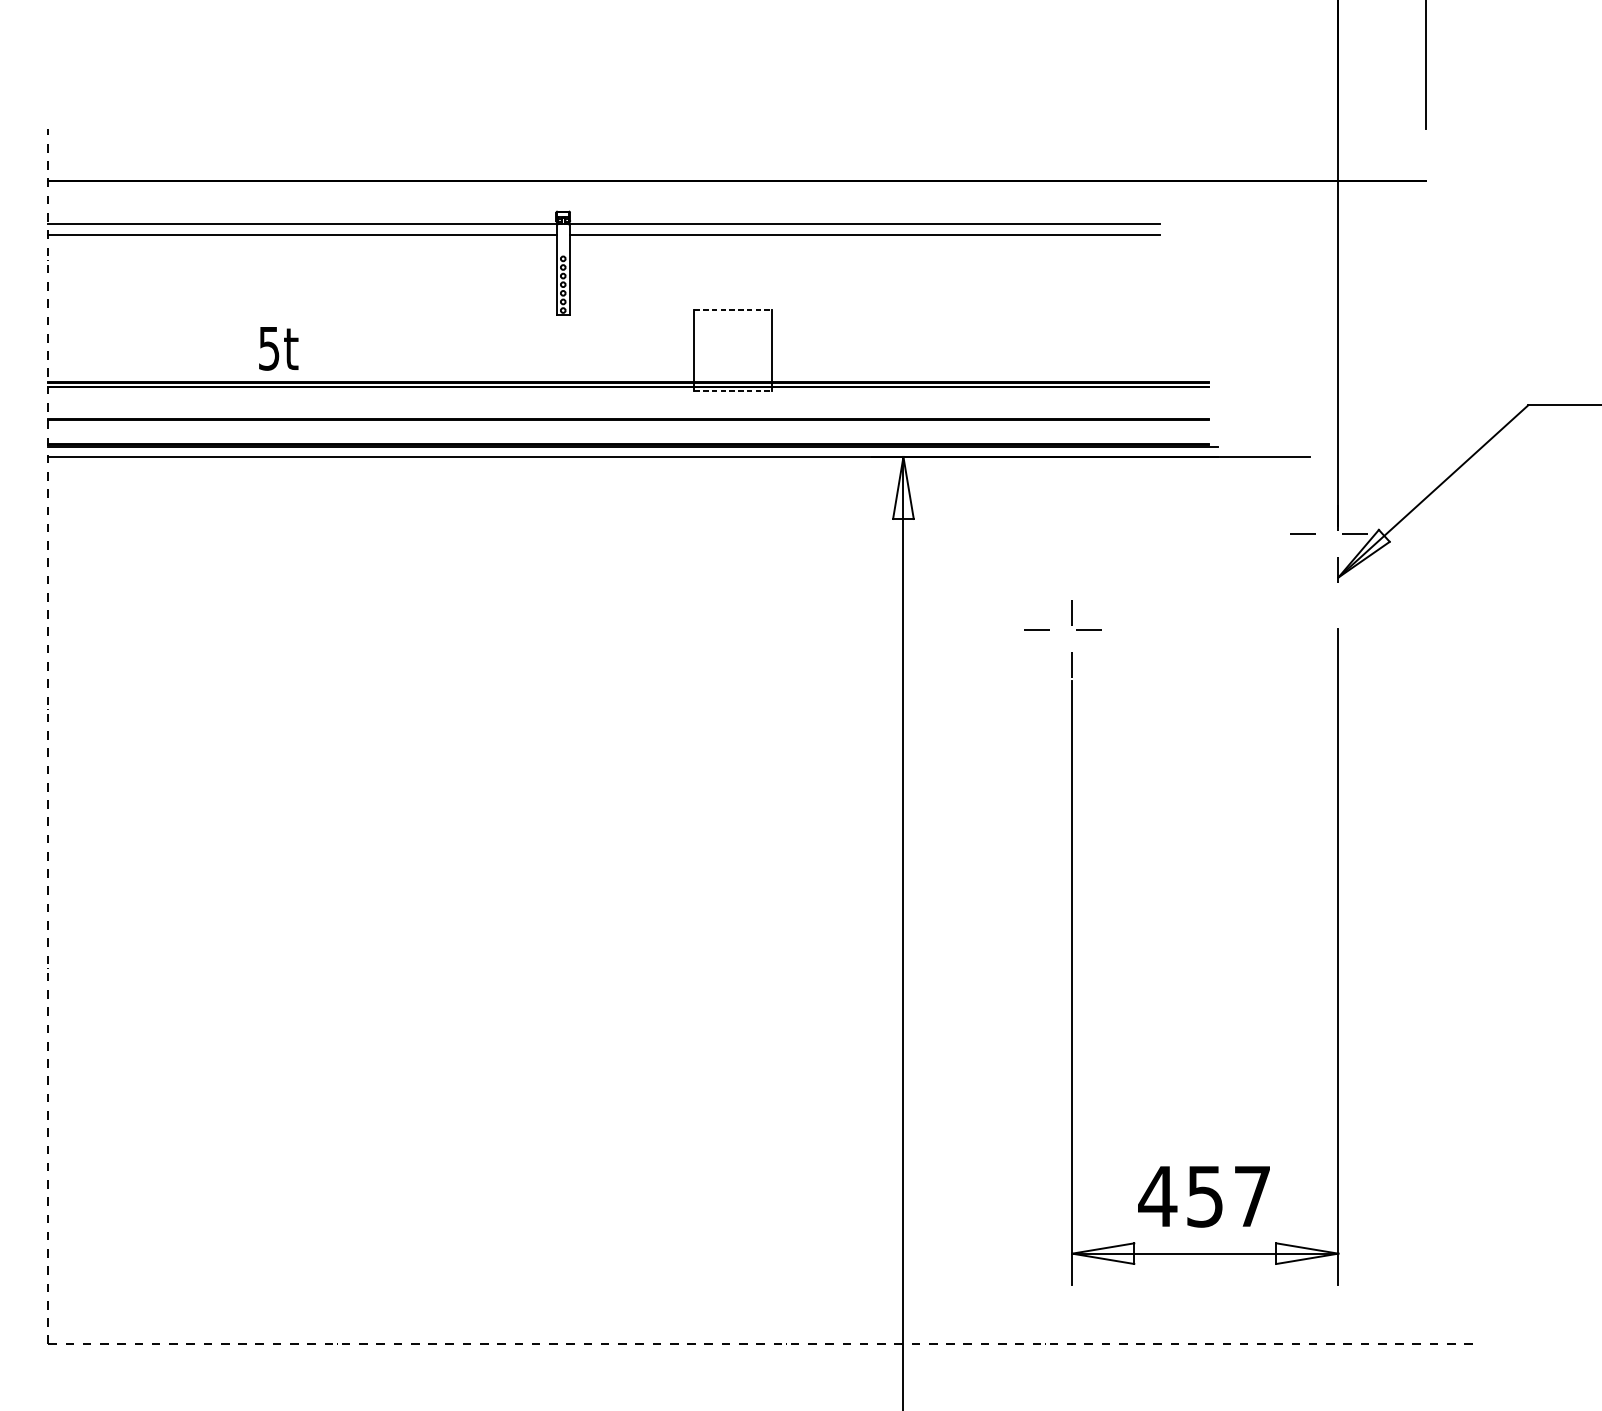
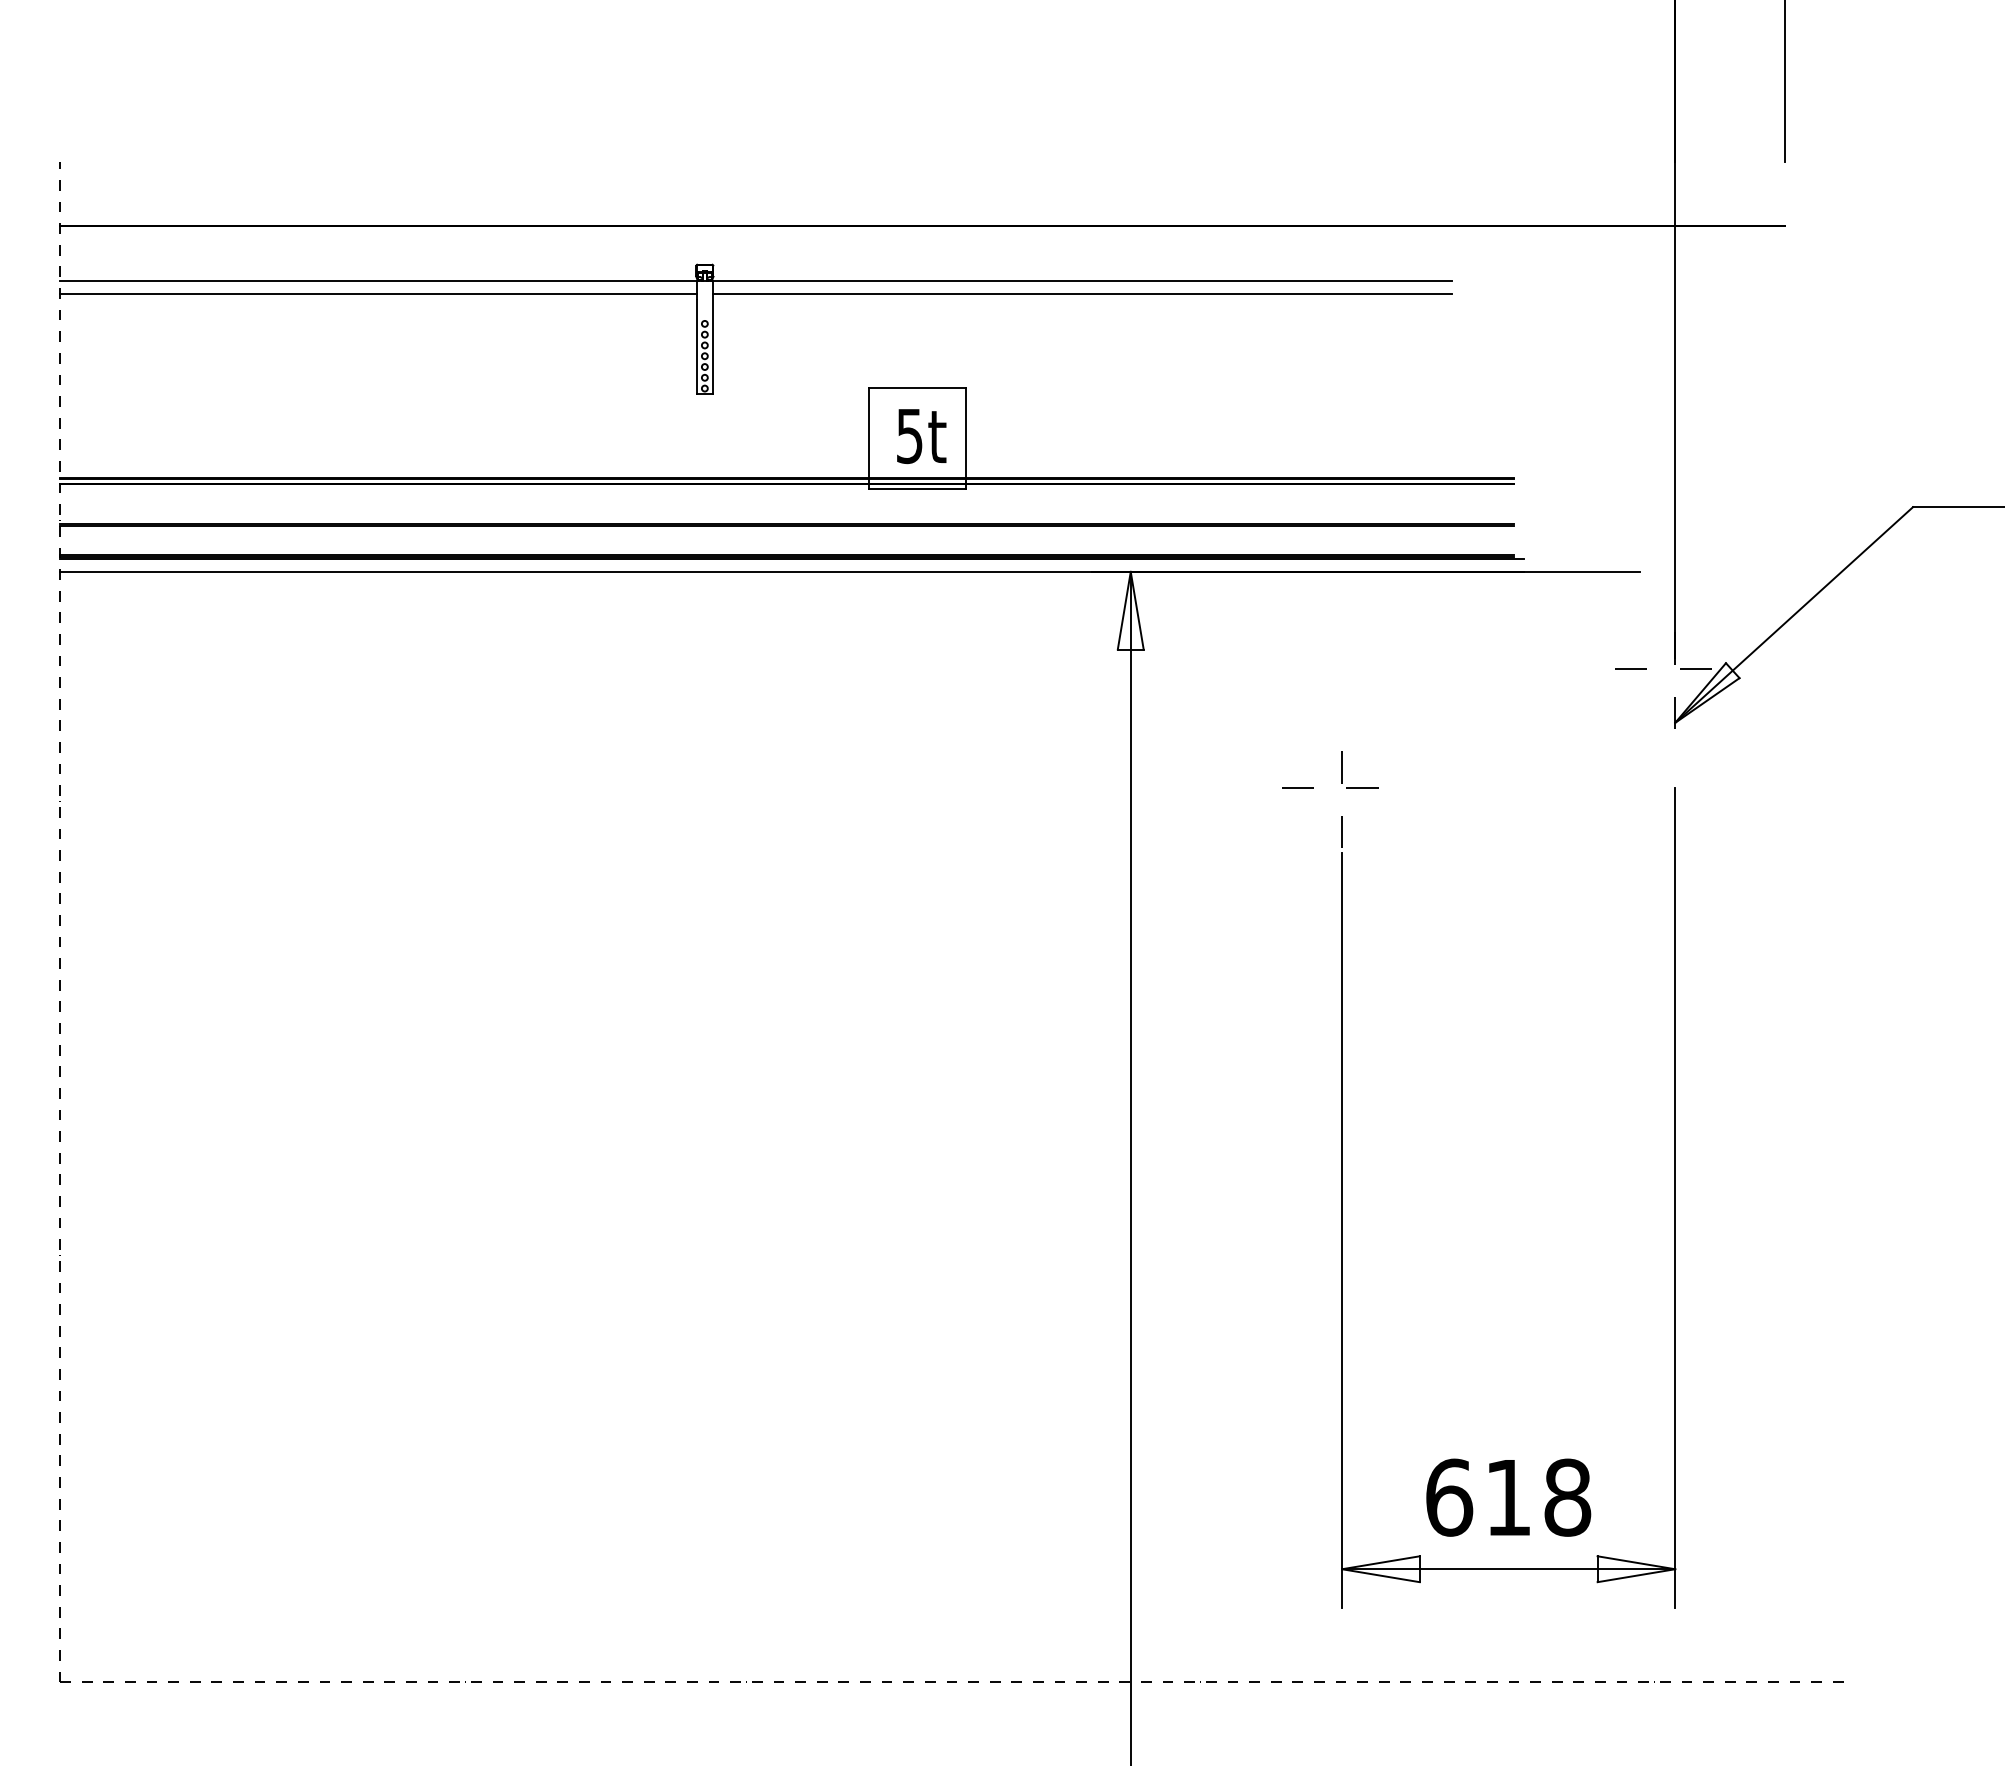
line: (733, 310) -> (917, 388), dashed -> solid
text: (278, 348) -> (921, 436), moved
line: (733, 391) -> (917, 489), dashed -> solid
text: (1204, 1196) -> (1507, 1497), 457 -> 618

